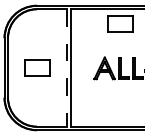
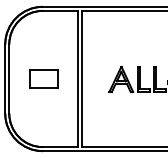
part: (120, 23) -> (139, 27), removed
line: (66, 68) -> (77, 79), dashed -> solid

